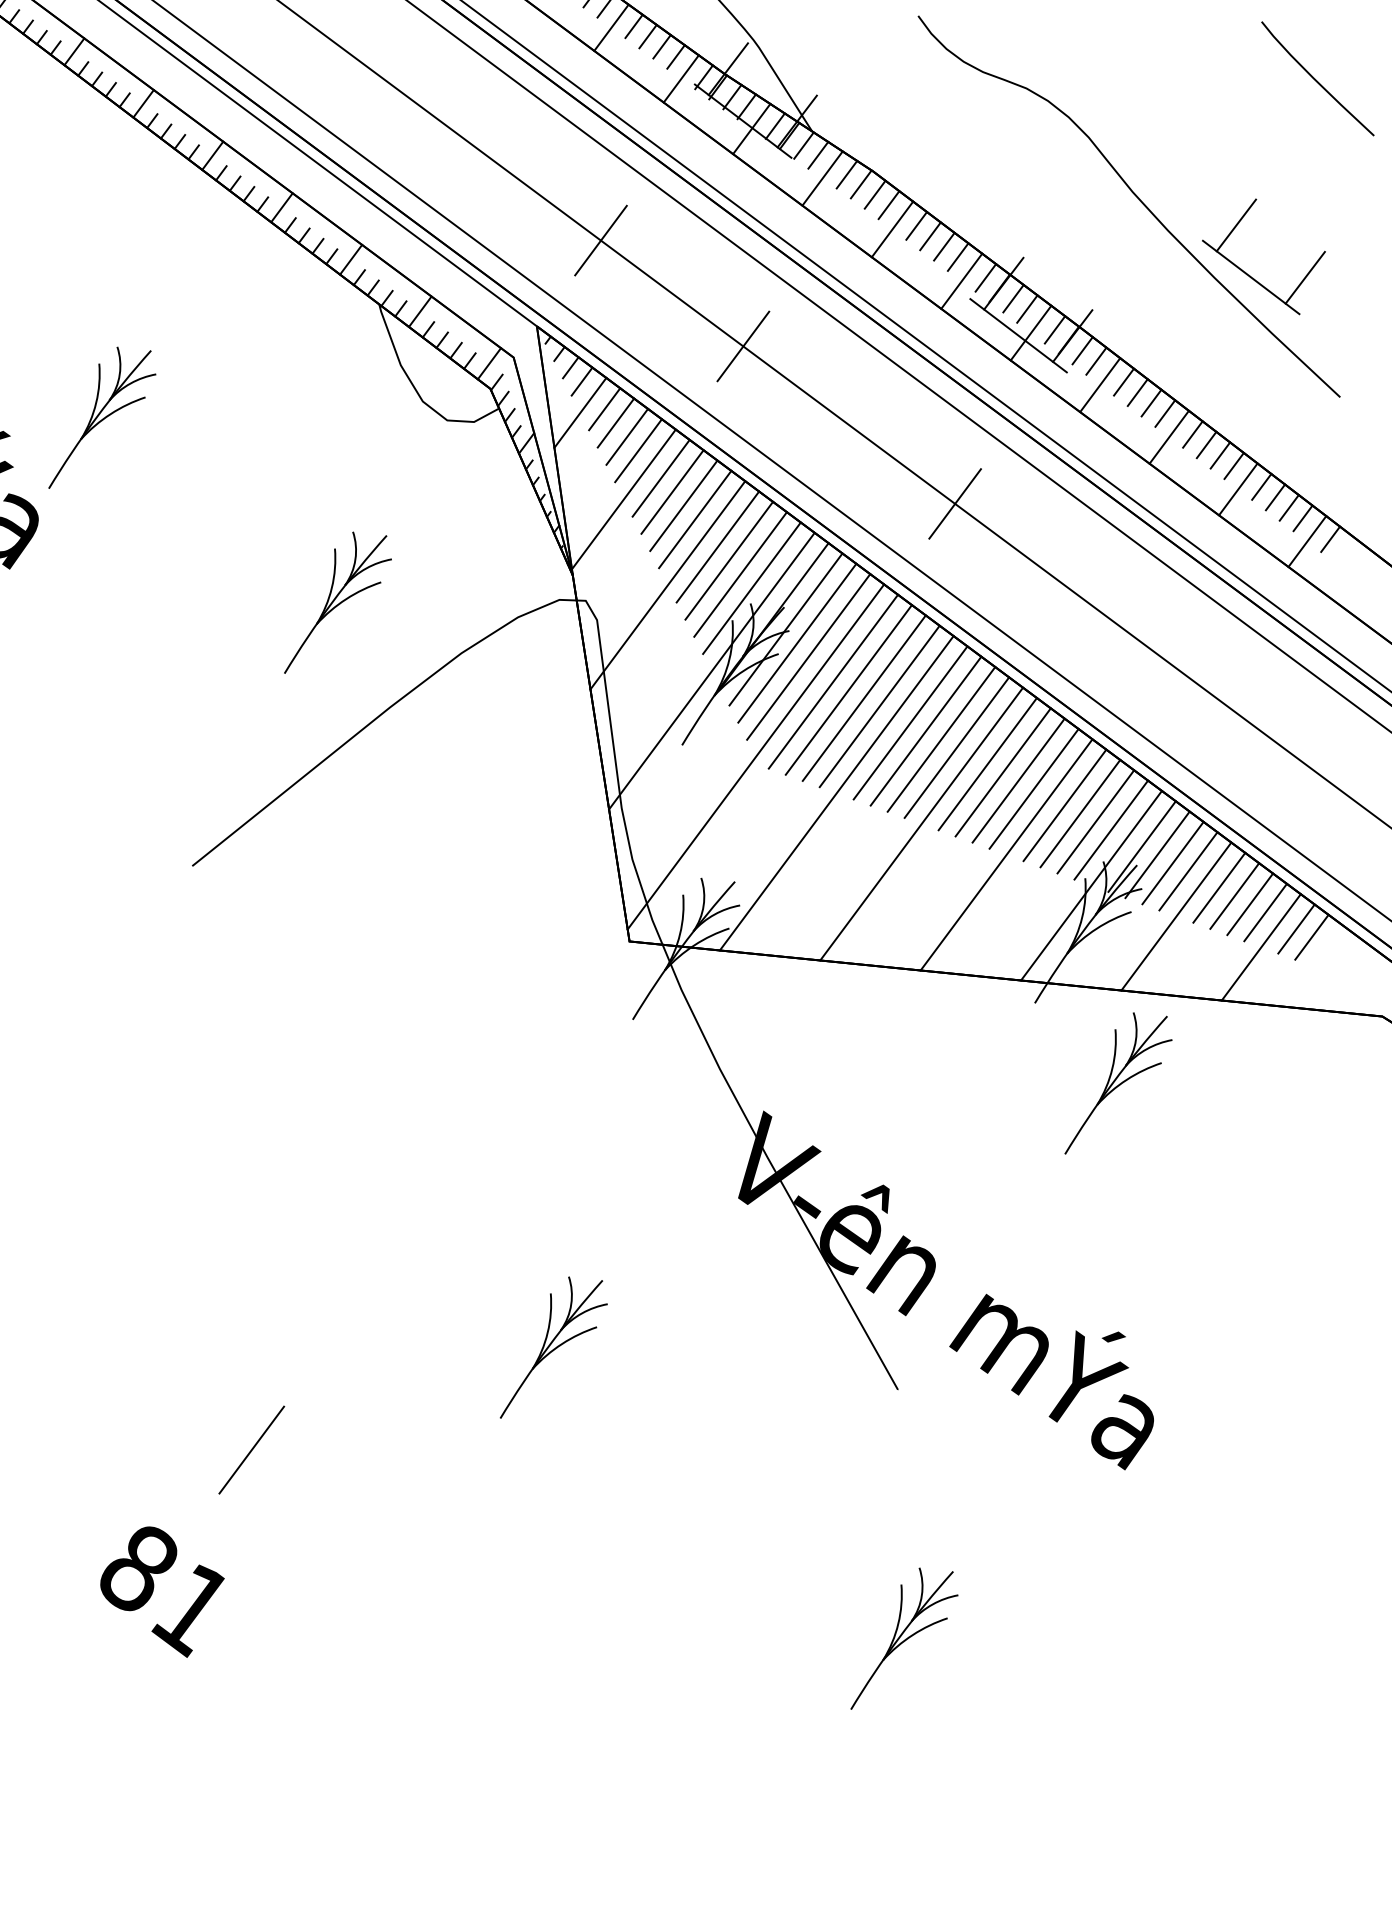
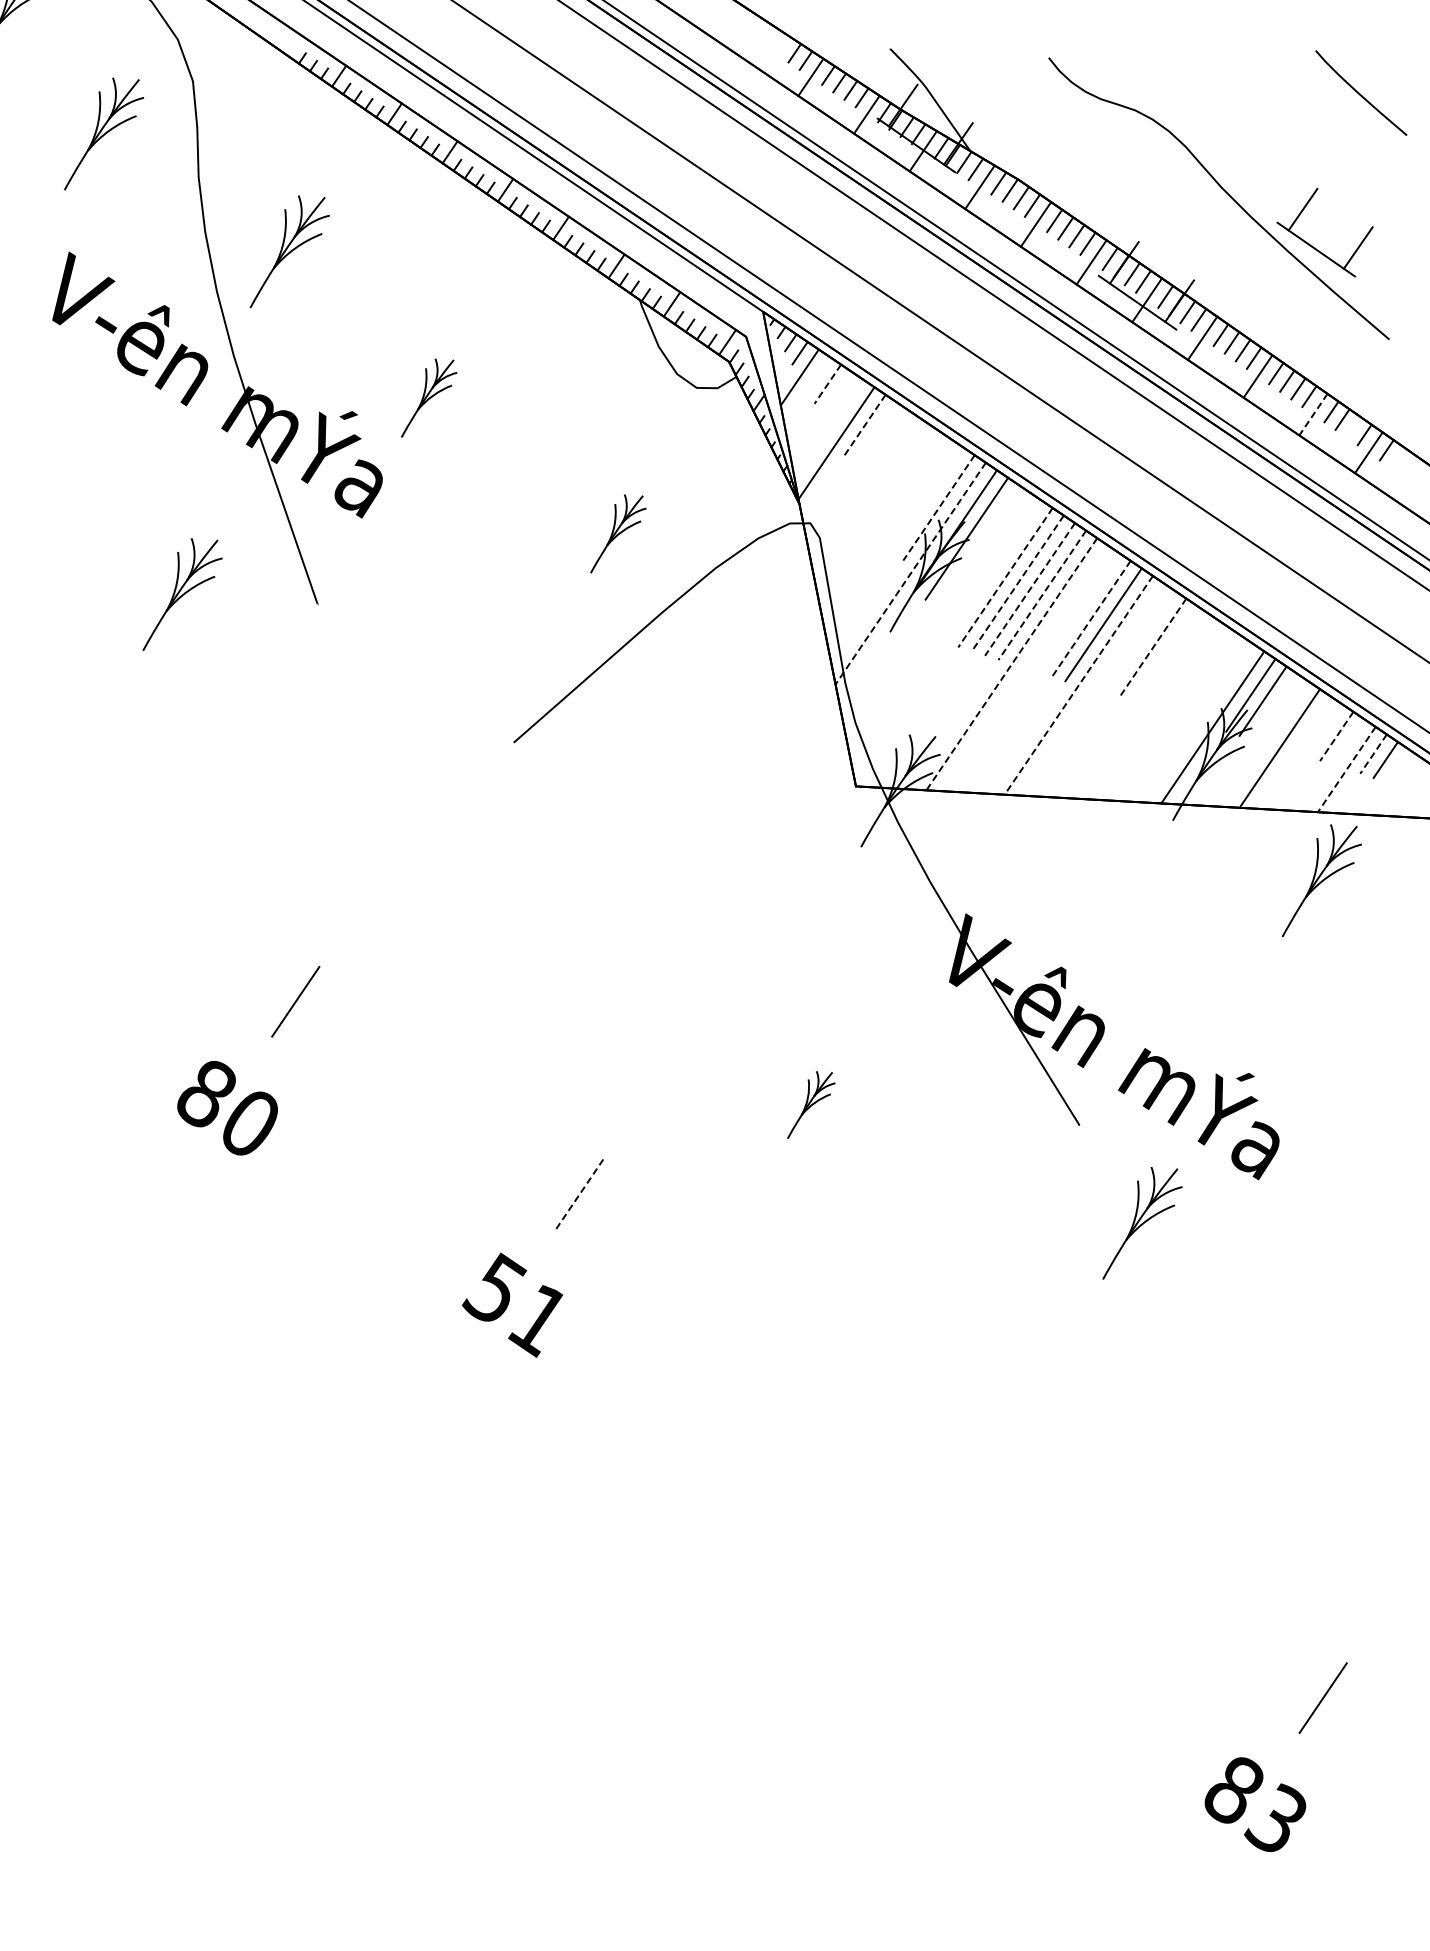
line: (600, 239) -> (809, 242), removed
line: (743, 346) -> (924, 320), removed
line: (604, 408) -> (818, 373), removed
part: (103, 417) -> (429, 397), size x0.7
line: (615, 423) -> (827, 384), solid -> dashed
line: (626, 436) -> (836, 394), removed
line: (638, 450) -> (846, 404), removed
line: (660, 479) -> (864, 426), solid -> dashed
line: (1238, 490) -> (1313, 415), solid -> dashed
line: (671, 491) -> (873, 435), removed
line: (954, 503) -> (1093, 435), removed
line: (682, 504) -> (882, 445), removed
line: (1289, 508) -> (1353, 427), removed
line: (695, 519) -> (892, 456), removed
line: (718, 546) -> (911, 476), removed
line: (729, 560) -> (920, 487), removed
line: (740, 574) -> (929, 497), removed
line: (667, 585) -> (873, 508), removed
line: (752, 587) -> (939, 507), solid -> dashed
part: (338, 603) -> (618, 533), size x0.7
line: (797, 642) -> (976, 548), removed
line: (808, 655) -> (985, 558), removed
line: (711, 670) -> (910, 573), solid -> dashed
line: (833, 682) -> (1005, 578), solid -> dashed
line: (848, 691) -> (1017, 584), solid -> dashed
line: (863, 698) -> (1029, 589), solid -> dashed
line: (879, 706) -> (1042, 595), solid -> dashed
line: (910, 722) -> (1066, 606), removed
line: (925, 730) -> (1078, 612), removed
line: (941, 740) -> (1091, 619), solid -> dashed
line: (755, 756) -> (947, 638), removed
line: (988, 764) -> (1128, 636), removed
line: (1003, 772) -> (1140, 642), removed
line: (1018, 780) -> (1152, 648), solid -> dashed
line: (1033, 789) -> (1164, 654), removed
line: (836, 793) -> (1011, 664), solid -> dashed
line: (1064, 804) -> (1189, 665), removed
line: (1080, 813) -> (1201, 671), removed
line: (1096, 821) -> (1214, 677), removed
line: (921, 824) -> (1078, 685), solid -> dashed
line: (1111, 830) -> (1226, 683), removed
line: (1006, 855) -> (1145, 706), removed
line: (1173, 863) -> (1275, 707), removed
line: (1188, 870) -> (1287, 712), removed
line: (1219, 887) -> (1312, 724), removed
line: (1234, 895) -> (1324, 730), removed
line: (1249, 904) -> (1336, 736), solid -> dashed
line: (1264, 912) -> (1348, 742), removed
line: (1296, 929) -> (1373, 754), solid -> dashed
line: (1260, 947) -> (1346, 769), solid -> dashed
part: (1118, 1083) -> (1321, 880), moved
part: (554, 1347) -> (811, 1104), size x0.6
line: (251, 1450) -> (579, 1194), solid -> dashed
text: (136, 1565) -> (494, 1287), 81 -> 51
part: (904, 1639) -> (1142, 1223), moved

